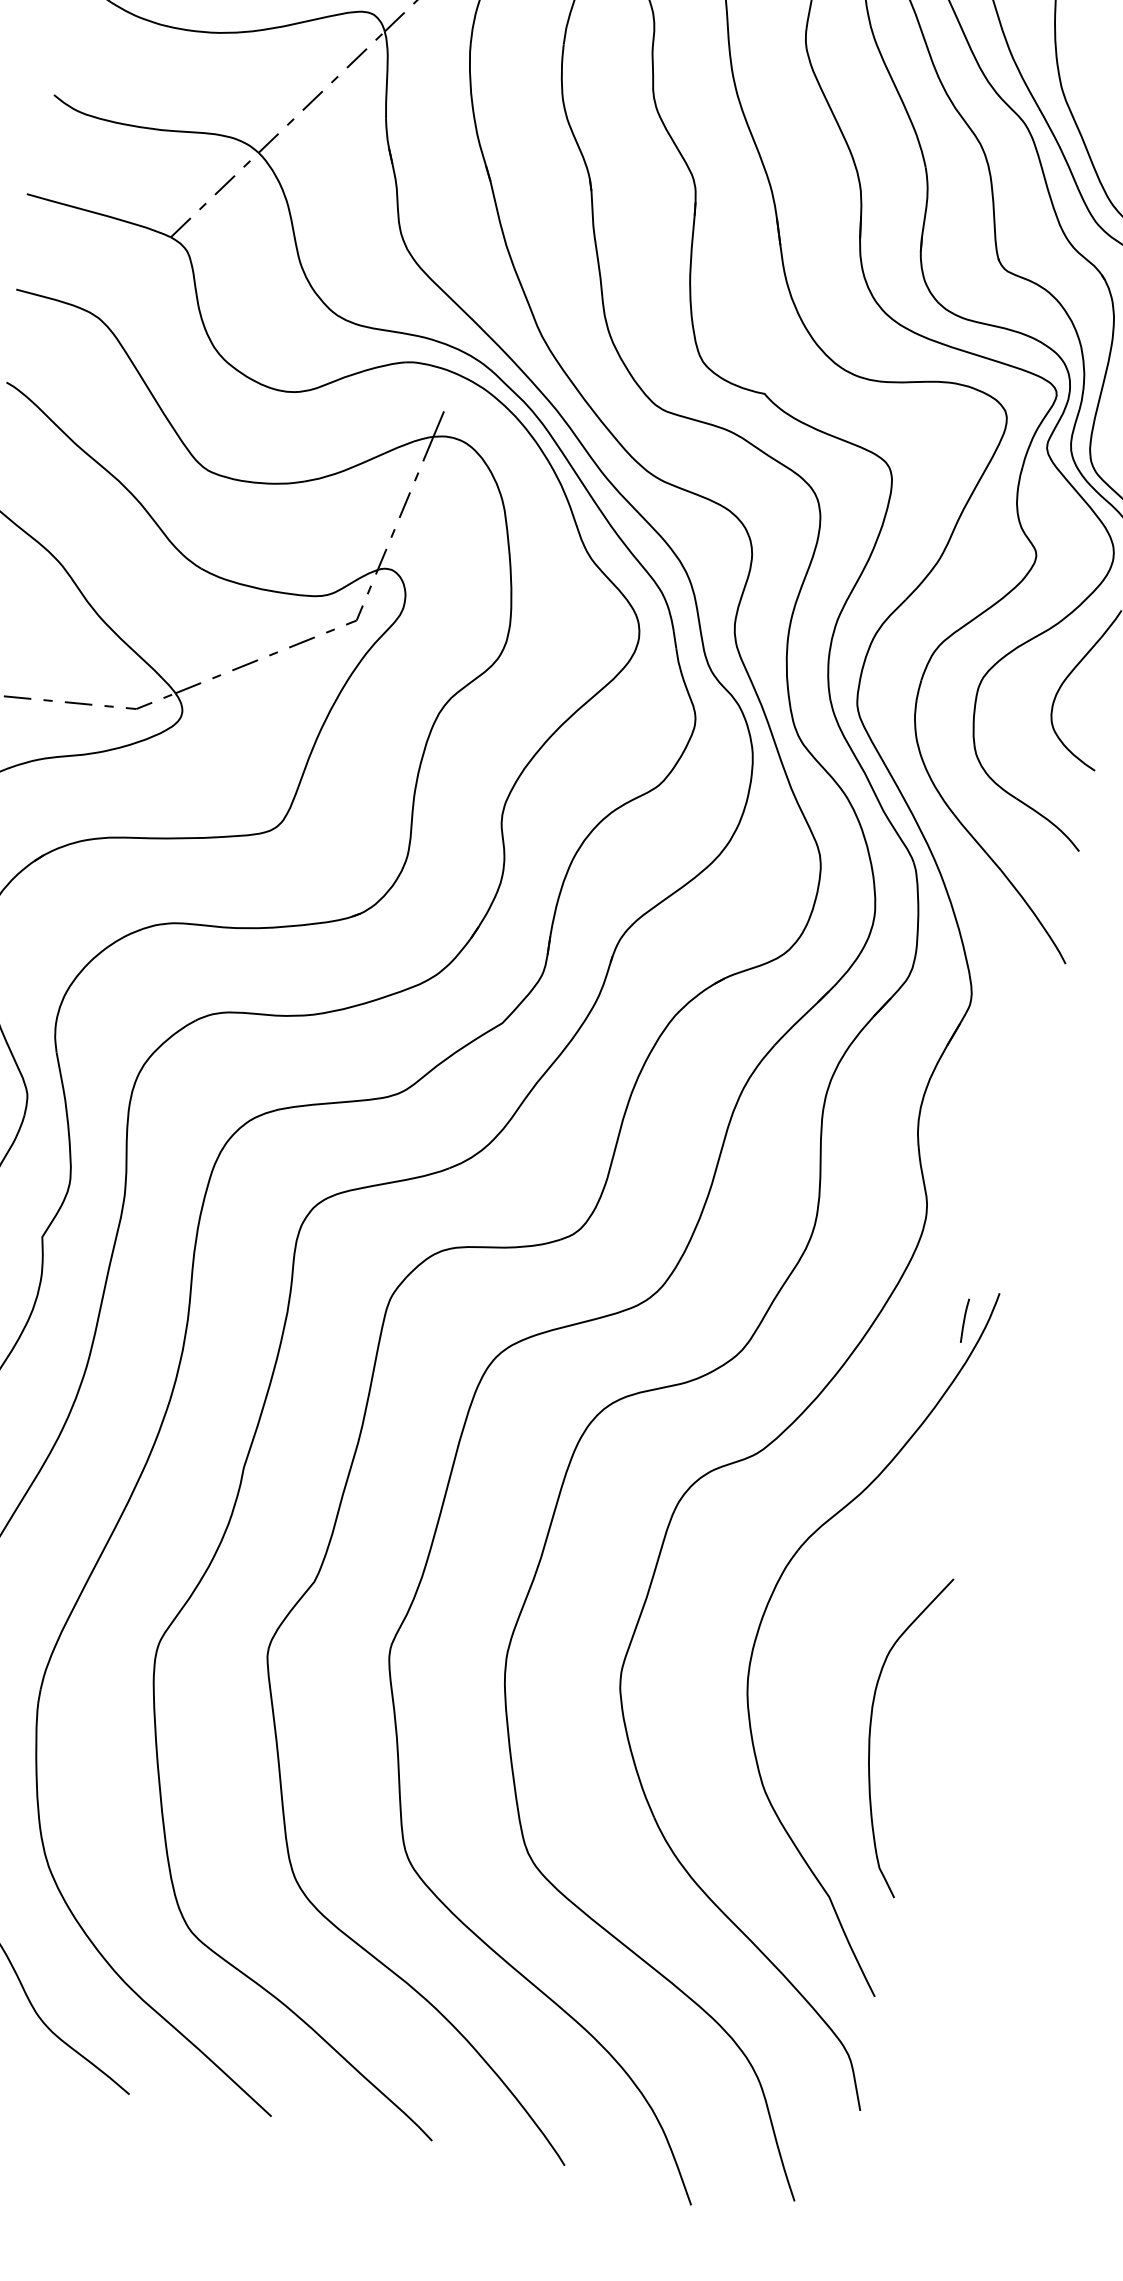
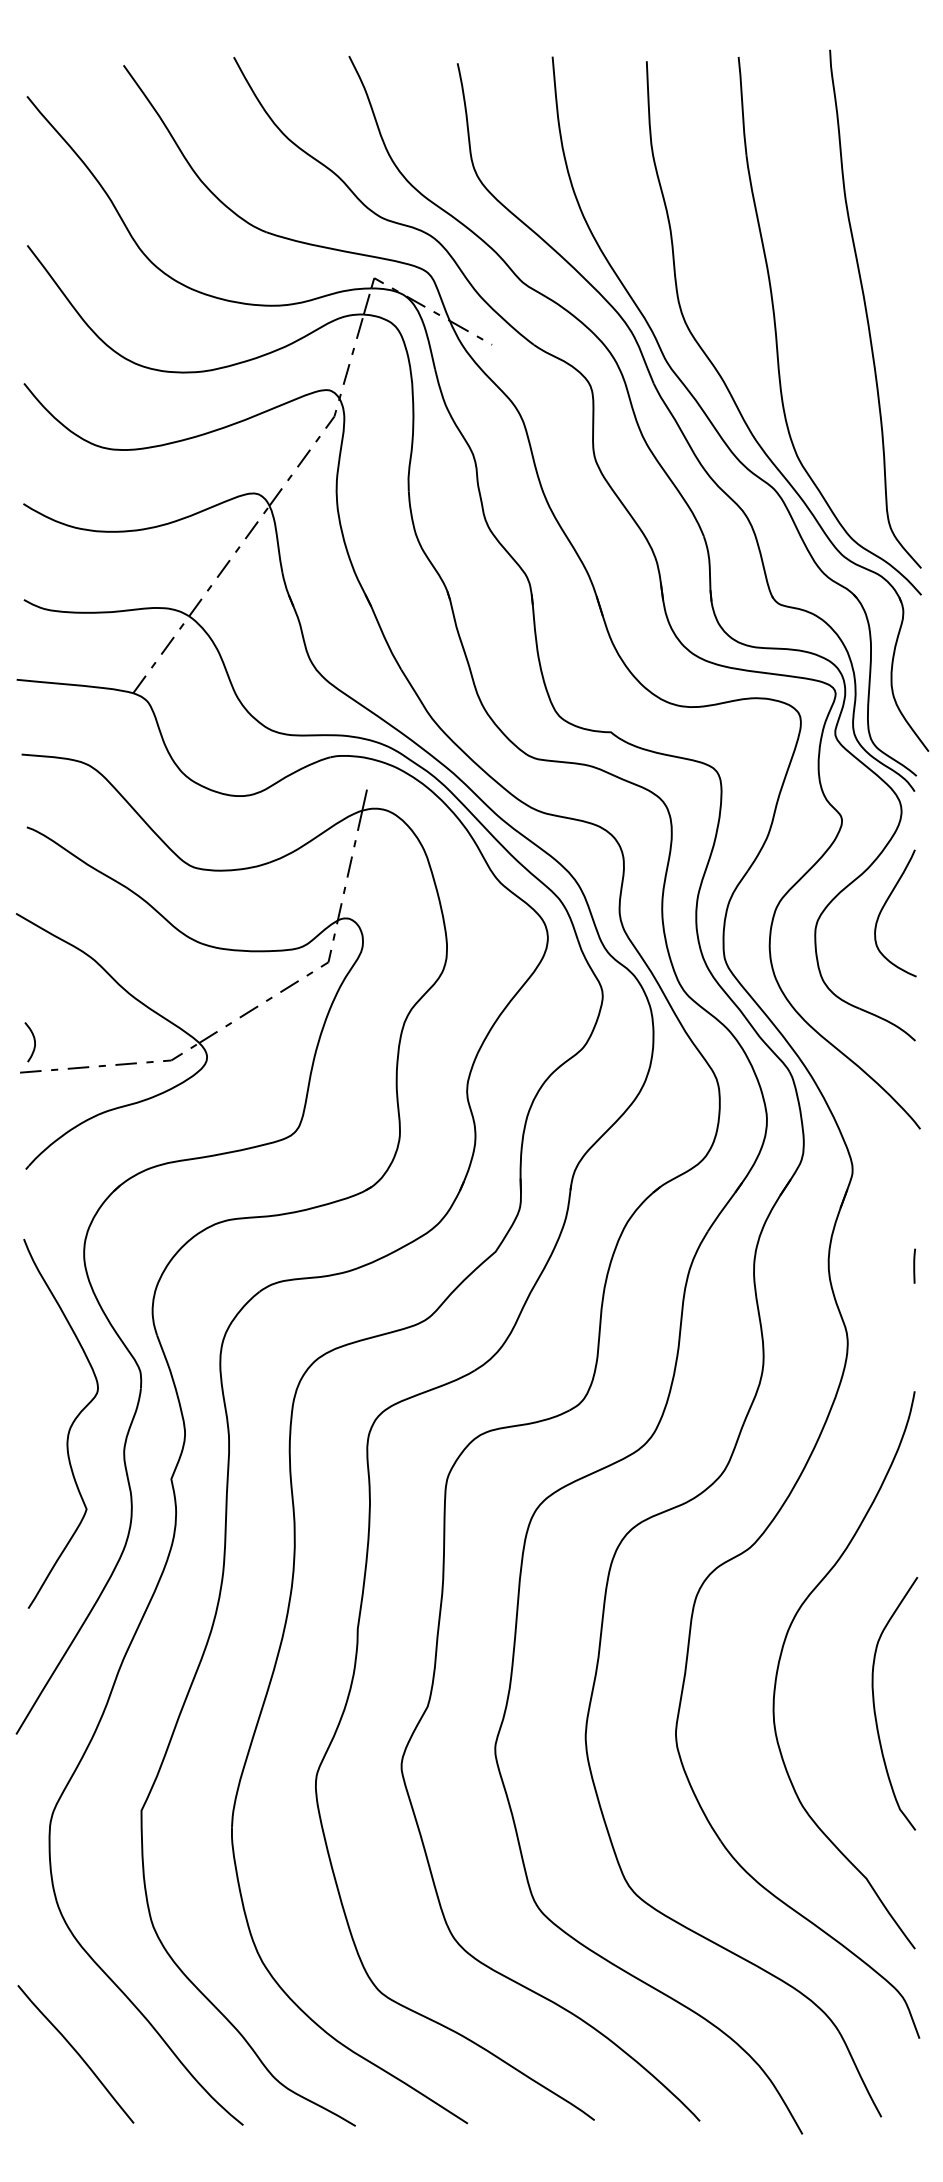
line: (964, 1319) -> (914, 1265), moved
curve: (871, 1733) -> (875, 1707), moved

